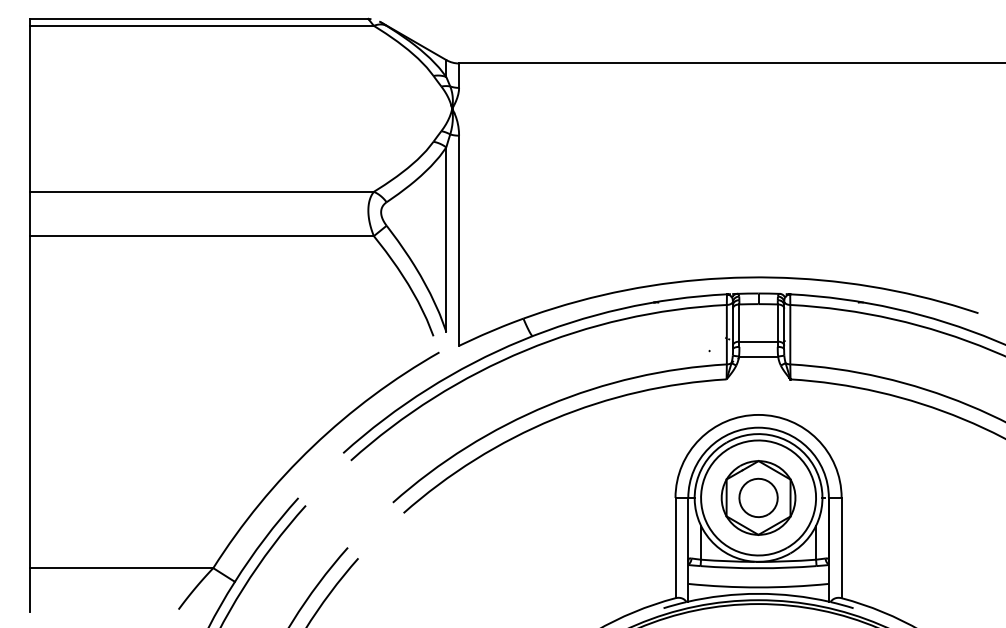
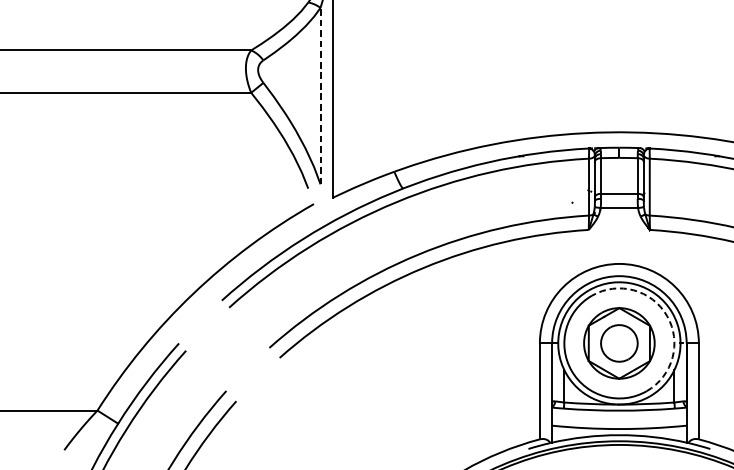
line: (446, 239) -> (320, 96), solid -> dashed
arc: (808, 469) -> (667, 316), solid -> dashed

